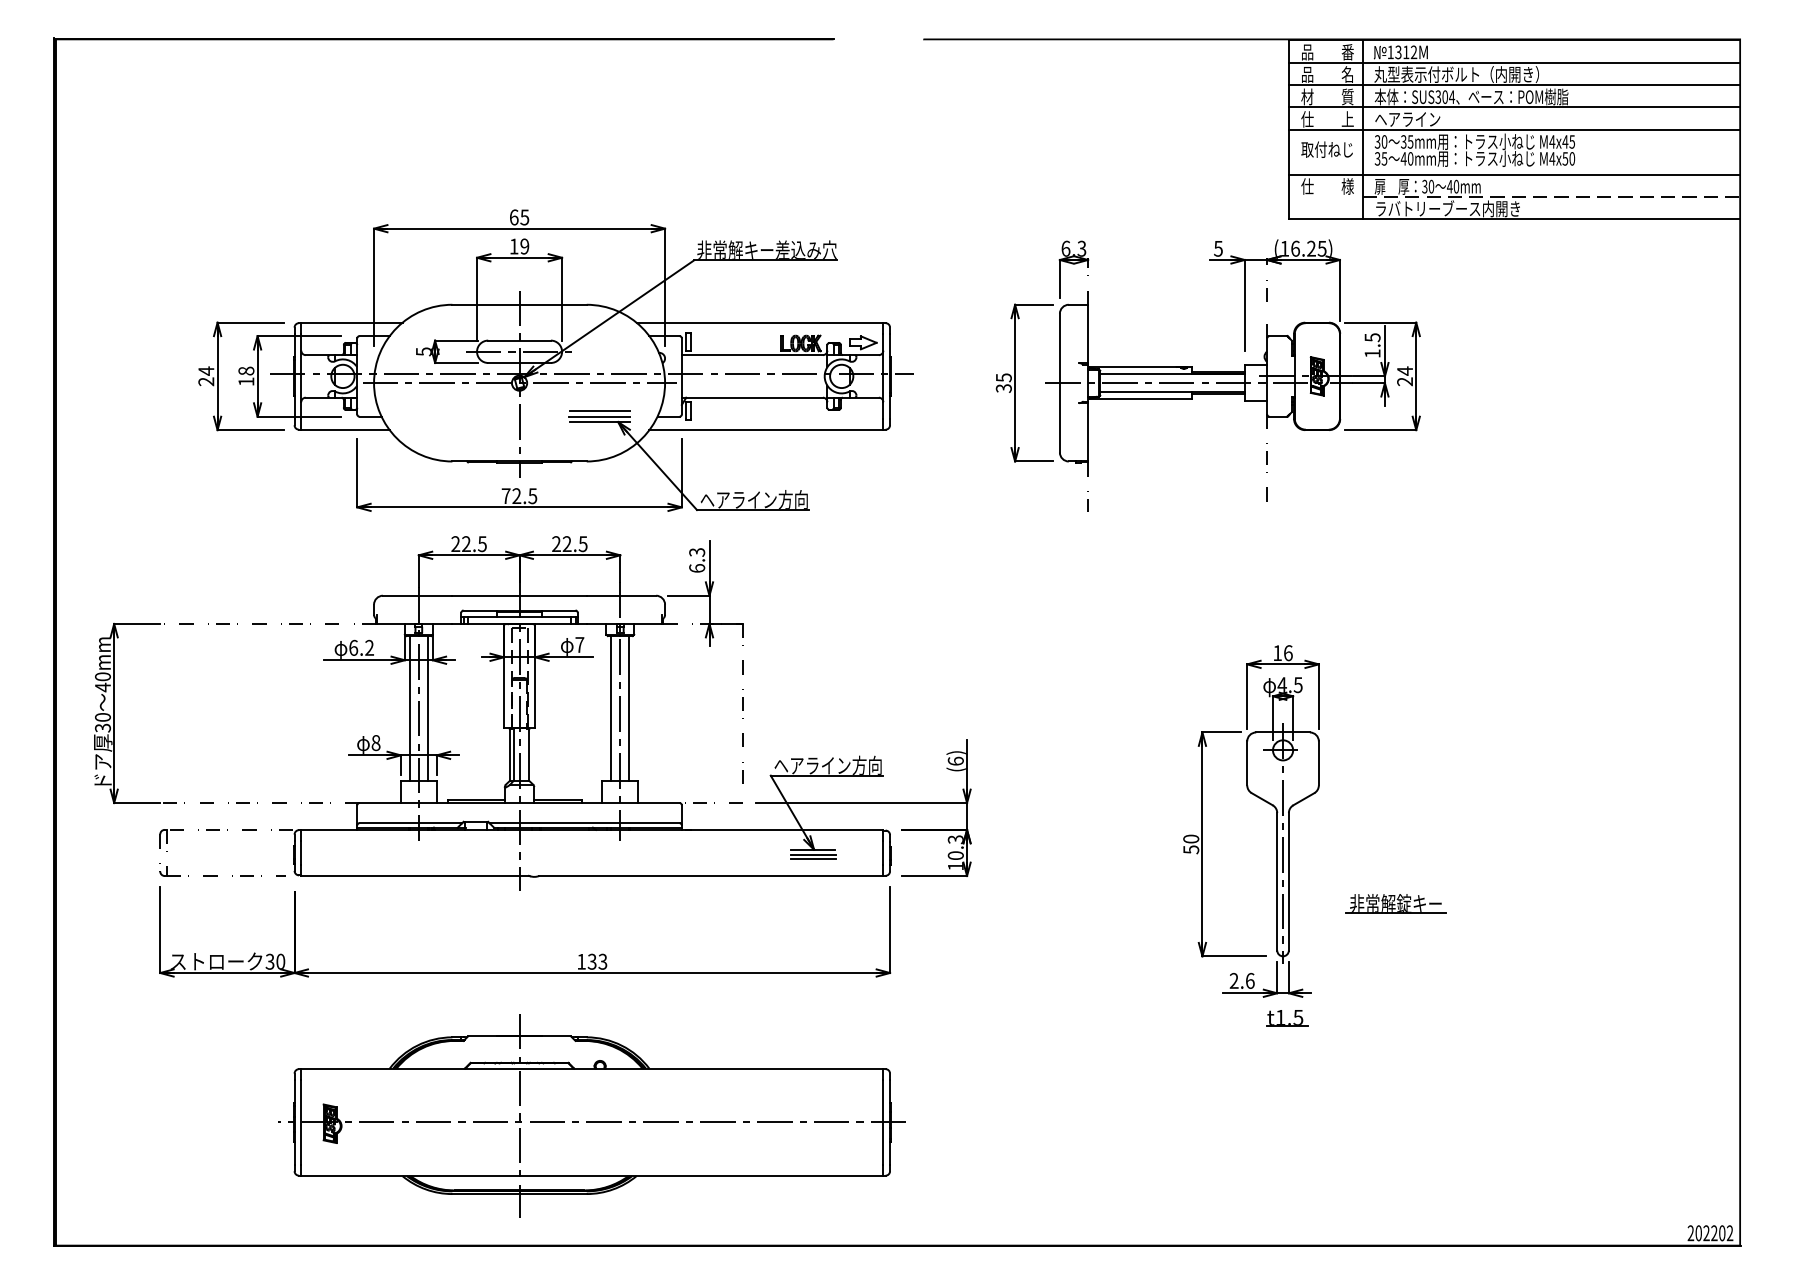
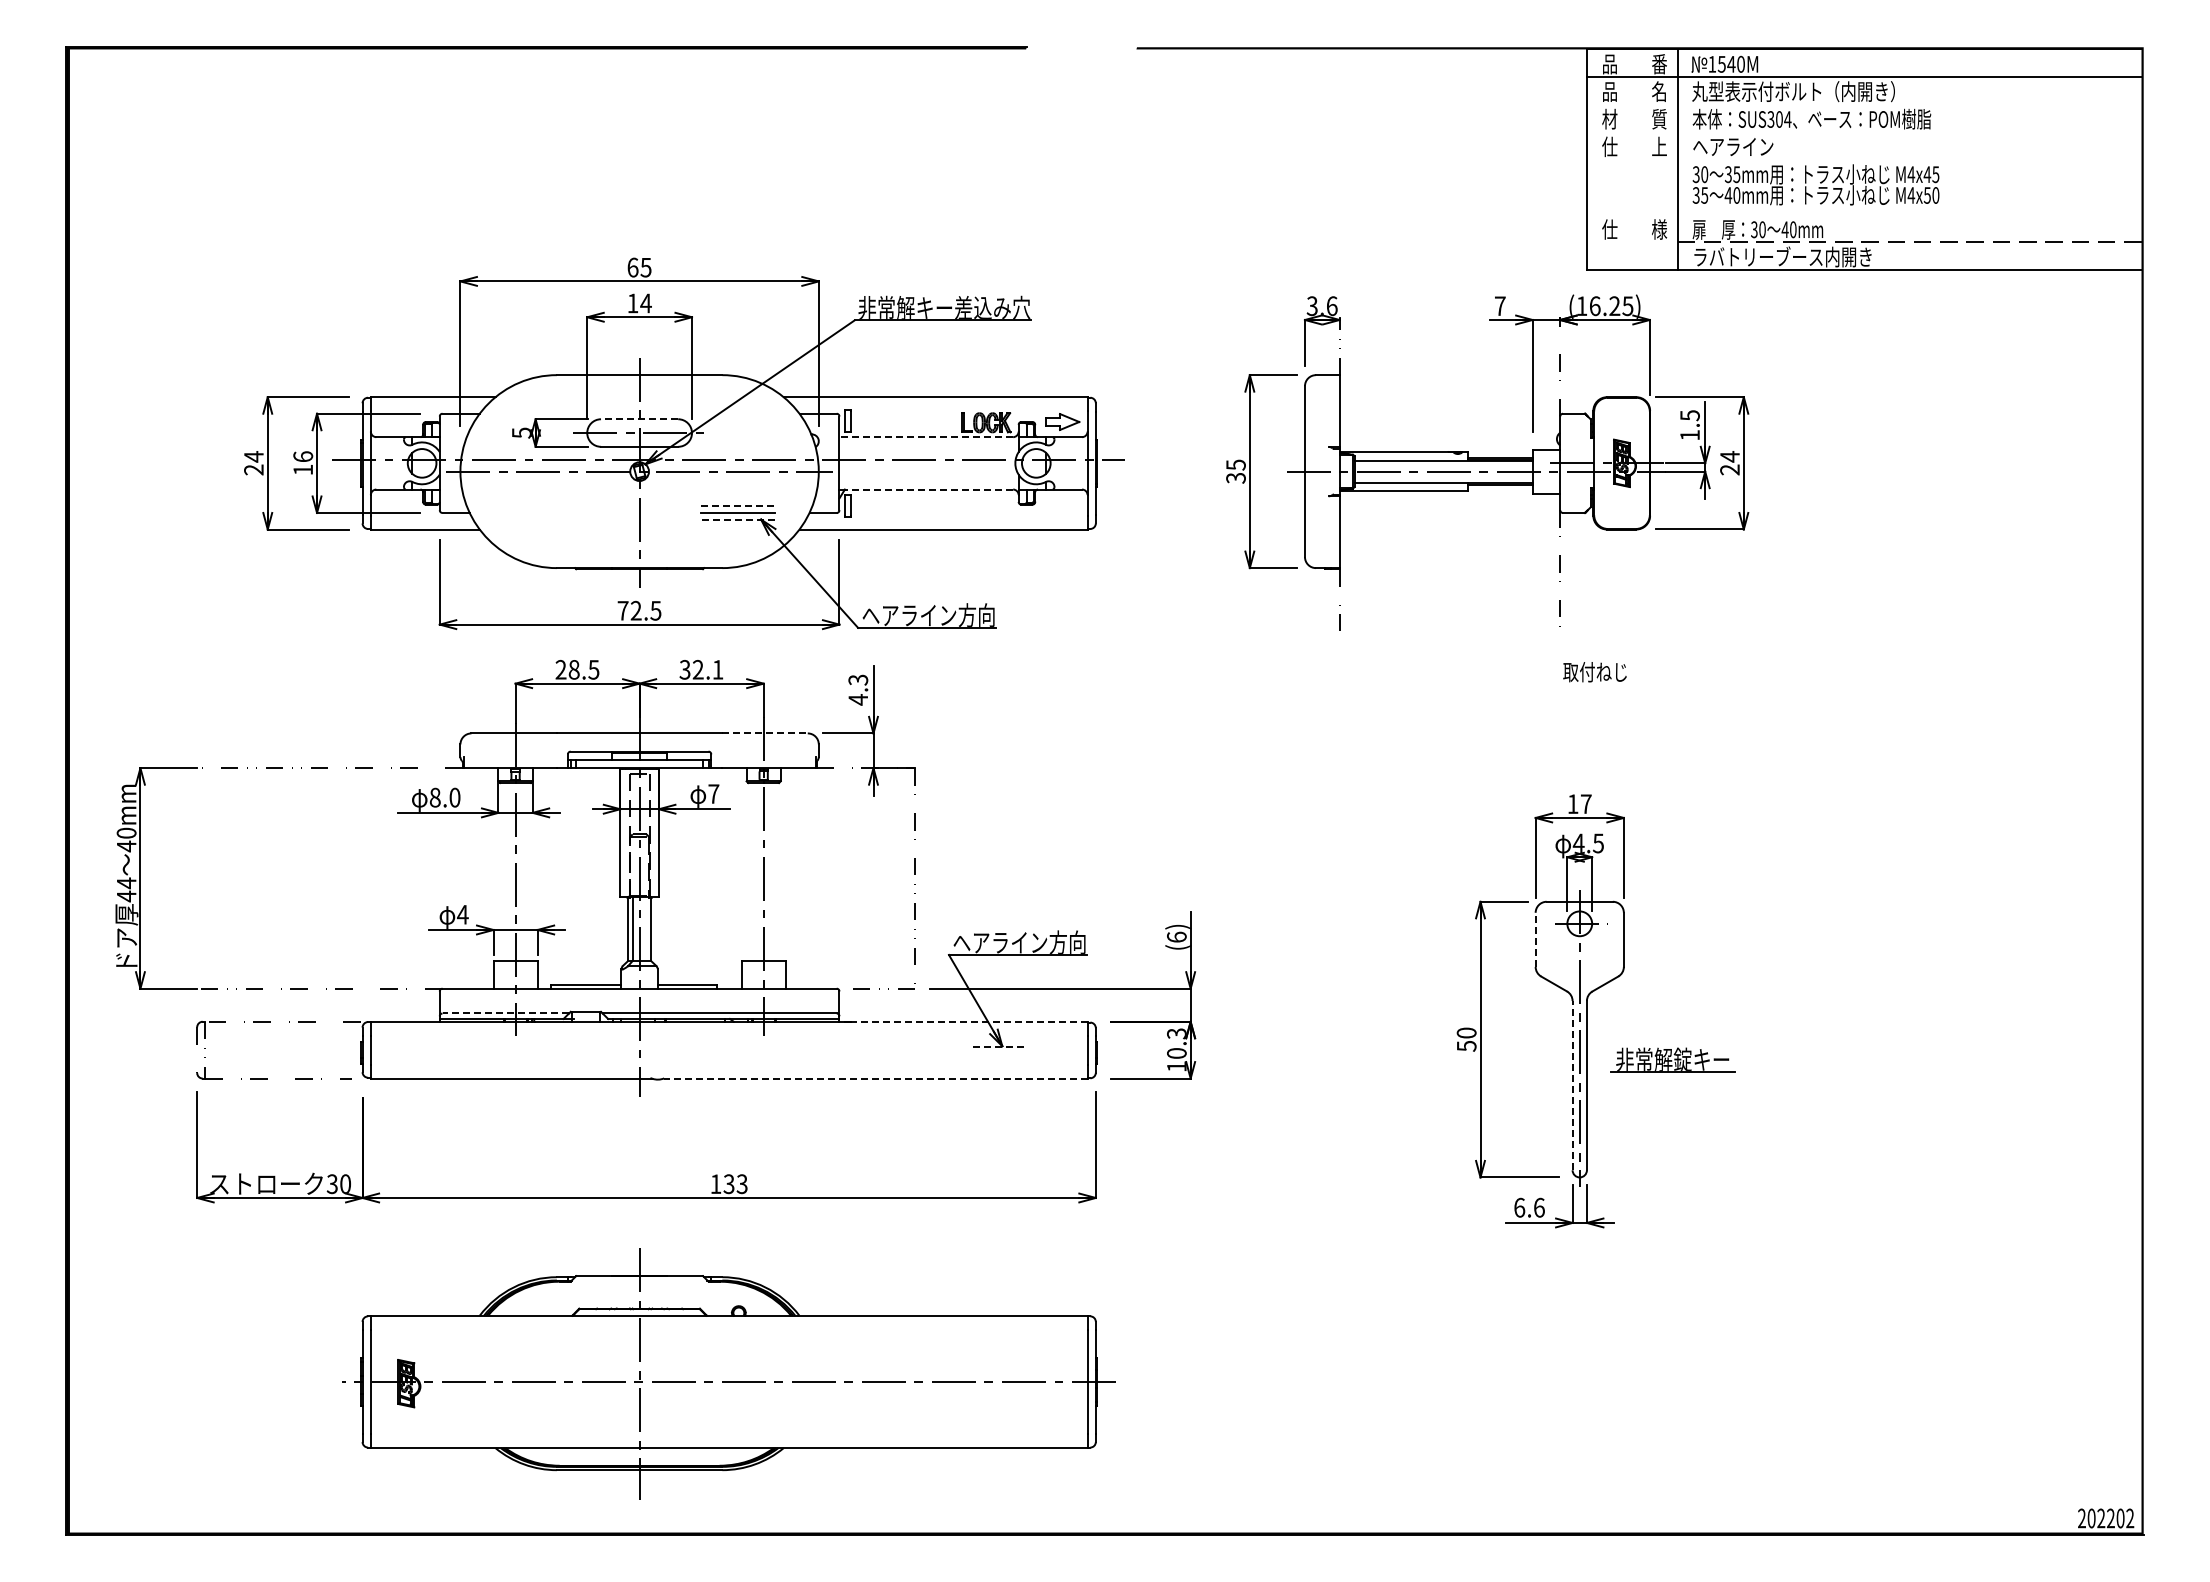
text: (1406, 51) -> (1731, 63), 1312M -> 1540M
line: (1514, 84) -> (1864, 104), removed
line: (1514, 107) -> (1864, 132), removed
line: (1514, 129) -> (1864, 159), removed
text: (1326, 149) -> (1594, 672), moved
line: (1514, 174) -> (1864, 214), removed
text: (524, 246) -> (645, 303), 19 -> 14
text: (1073, 249) -> (1321, 306), 6.3 -> 3.6
text: (1217, 249) -> (1499, 306), 5 -> 7
line: (519, 340) -> (639, 419), solid -> dashed
line: (752, 355) -> (926, 437), solid -> dashed
text: (246, 370) -> (303, 456), 18 -> 16
line: (754, 397) -> (928, 489), solid -> dashed
line: (599, 411) -> (738, 506), solid -> dashed
line: (599, 422) -> (738, 519), solid -> dashed
text: (465, 543) -> (573, 669), 22.5 -> 28.5
text: (569, 543) -> (701, 669), 22.5 -> 32.1
text: (697, 568) -> (858, 699), 6.3 -> 4.3
line: (621, 595) -> (765, 733), solid -> dashed
text: (361, 647) -> (444, 797), 6.2 -> 8.0
text: (1288, 653) -> (1586, 804), 16 -> 17
line: (409, 708) -> (504, 872), removed
line: (427, 708) -> (526, 872), removed
line: (611, 708) -> (752, 872), removed
line: (629, 708) -> (774, 872), removed
text: (102, 722) -> (126, 889), 30 -> 44
text: (375, 742) -> (462, 914), 8 -> 4
line: (1247, 763) -> (1535, 939), solid -> dashed
line: (410, 823) -> (505, 1013), solid -> dashed
line: (787, 829) -> (969, 1021), solid -> dashed
line: (812, 849) -> (1000, 1046), solid -> dashed
line: (812, 854) -> (1000, 1052), removed
line: (812, 858) -> (1000, 1057), removed
line: (711, 875) -> (875, 1078), solid -> dashed
line: (1277, 881) -> (1572, 1085), solid -> dashed
part: (1395, 903) -> (1672, 1059), moved
text: (1234, 980) -> (1519, 1207), 2.6 -> 6.6
part: (1289, 1022) -> (1587, 1259), removed

